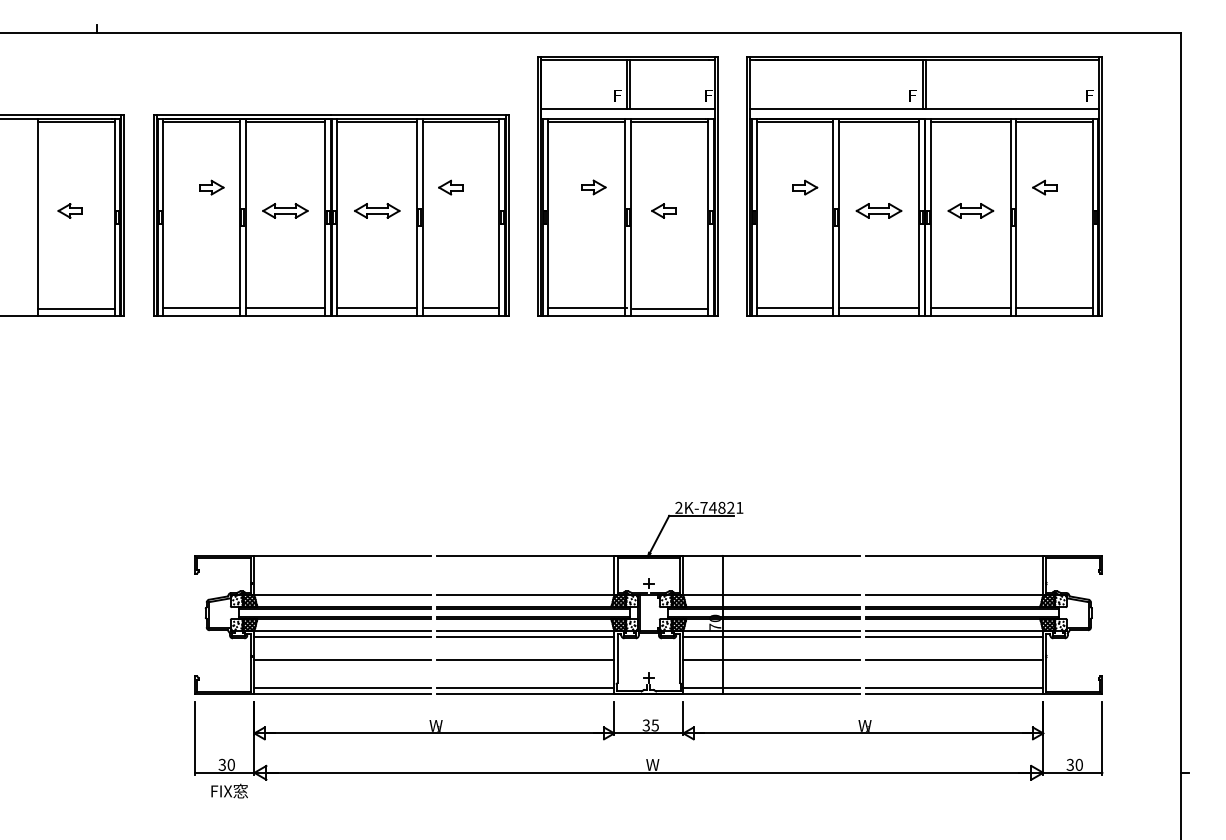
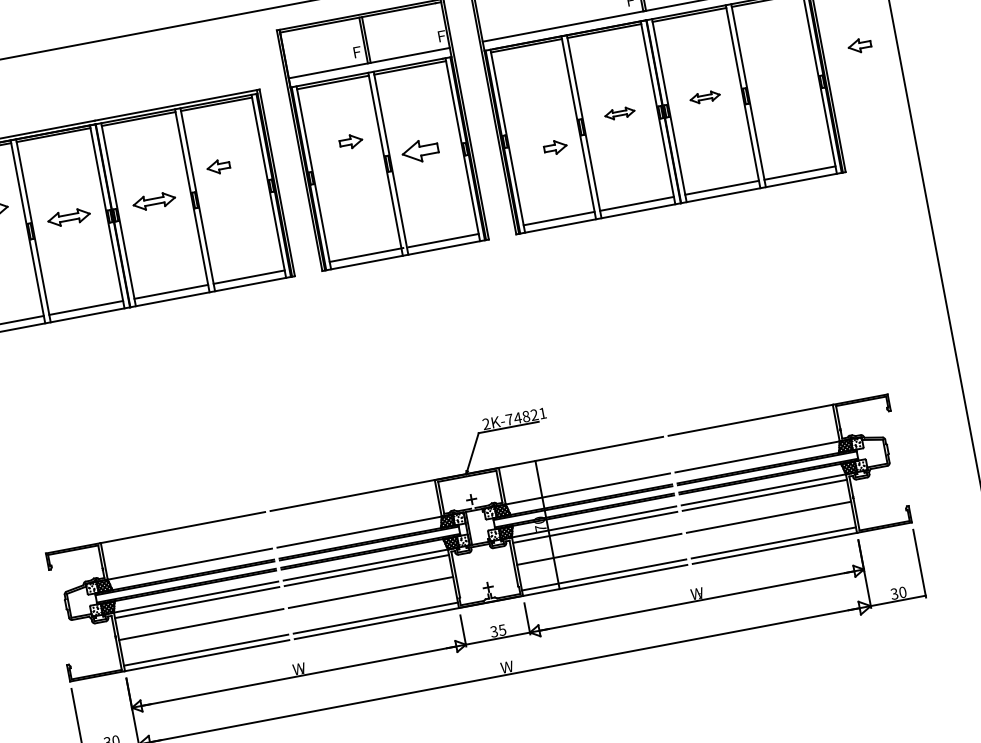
part: (805, 187) -> (555, 147), moved
part: (1044, 187) -> (859, 45), moved
part: (663, 210) -> (419, 150), size x1.6
part: (878, 210) -> (619, 113), size x0.7
part: (970, 210) -> (704, 97), size x0.7

